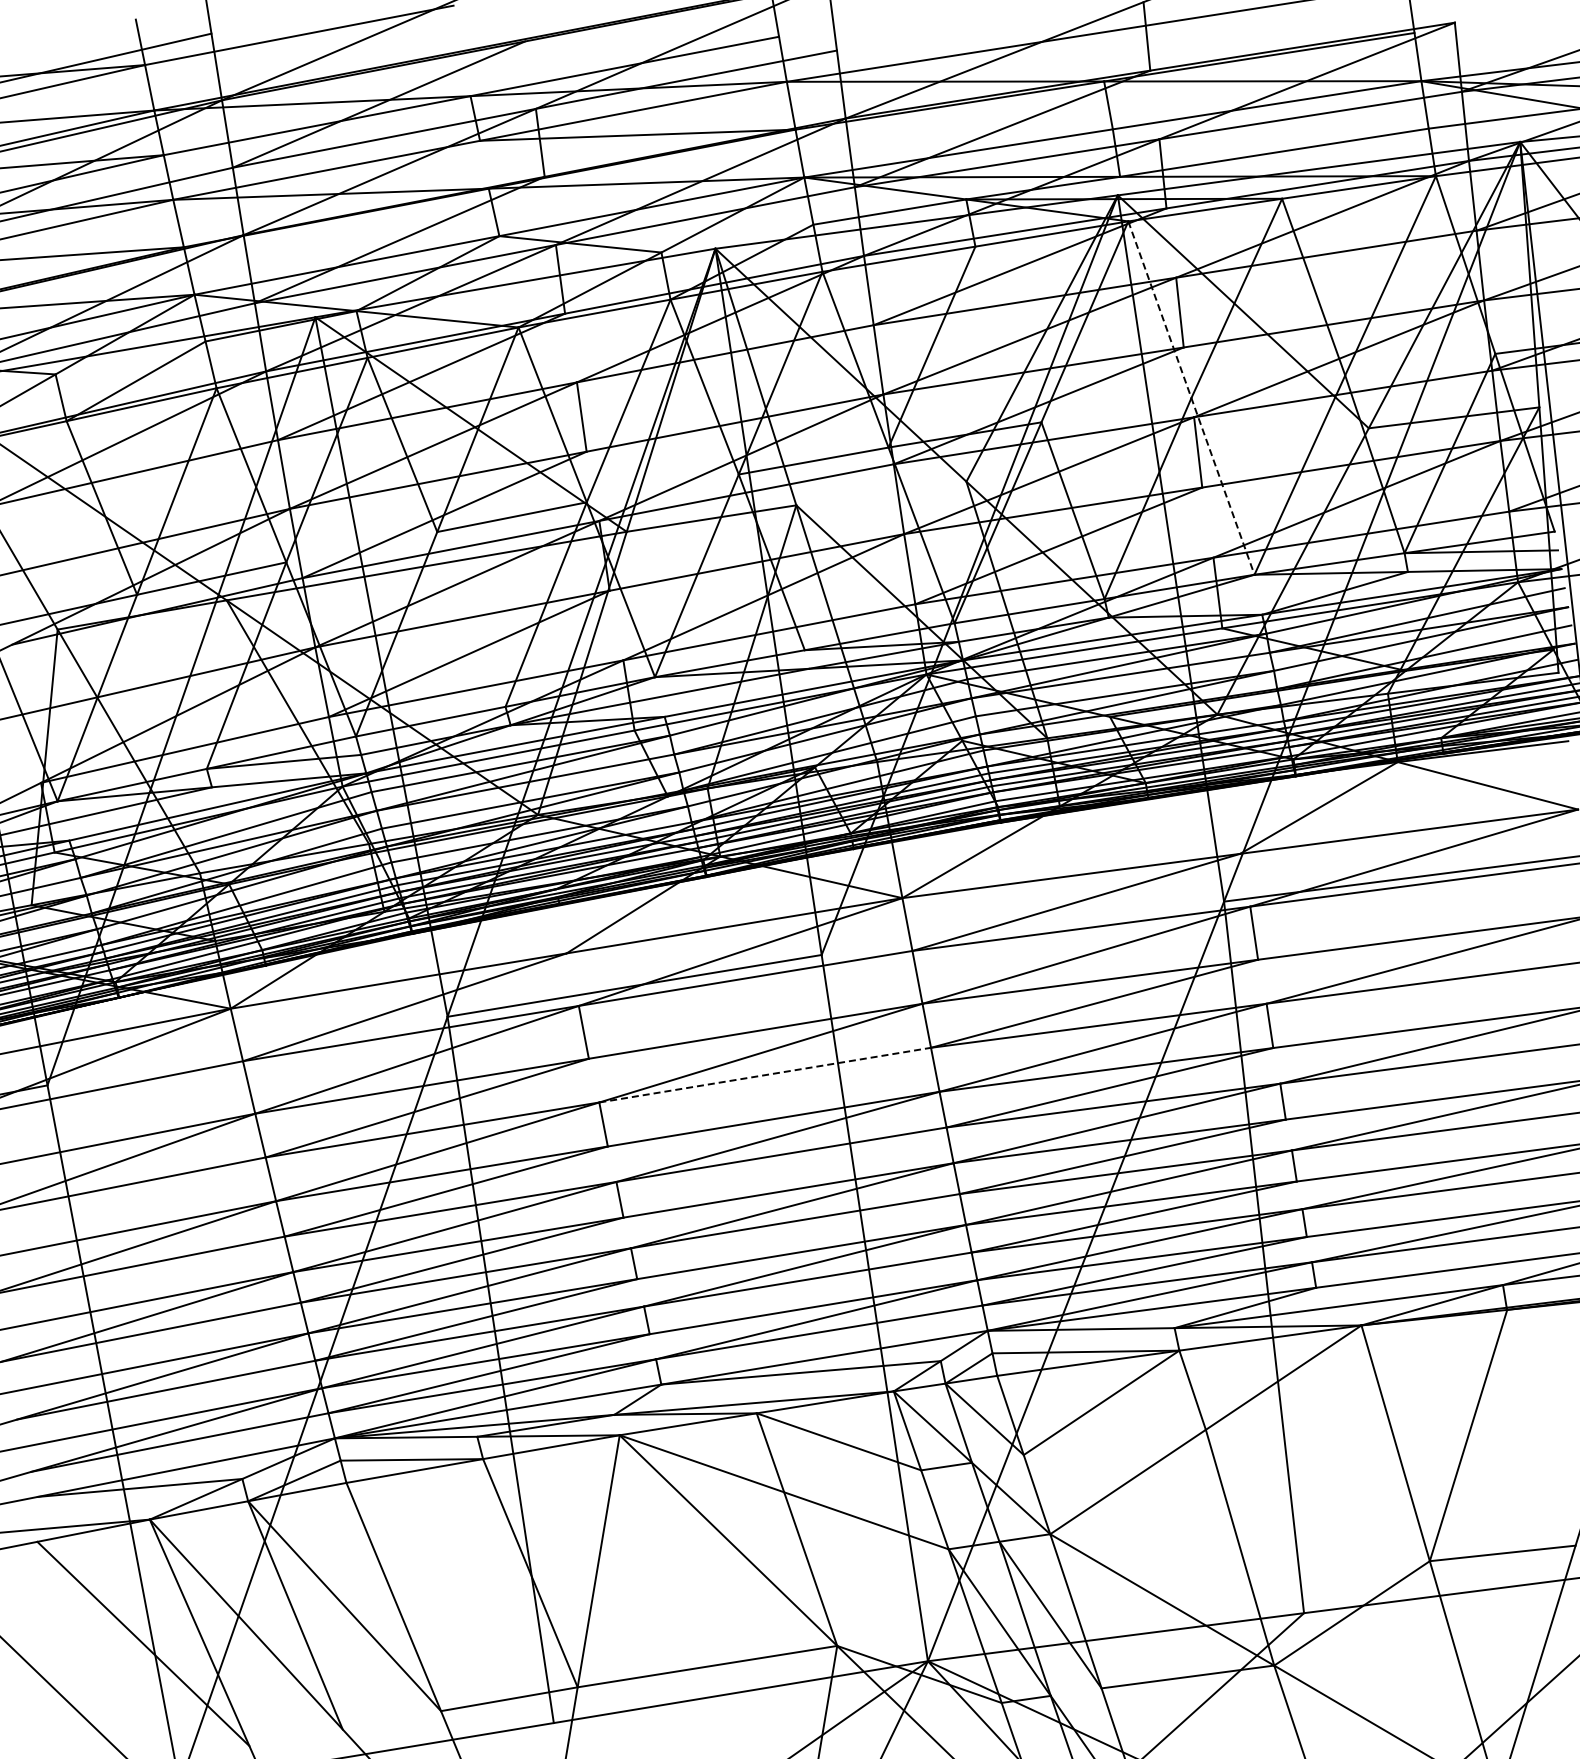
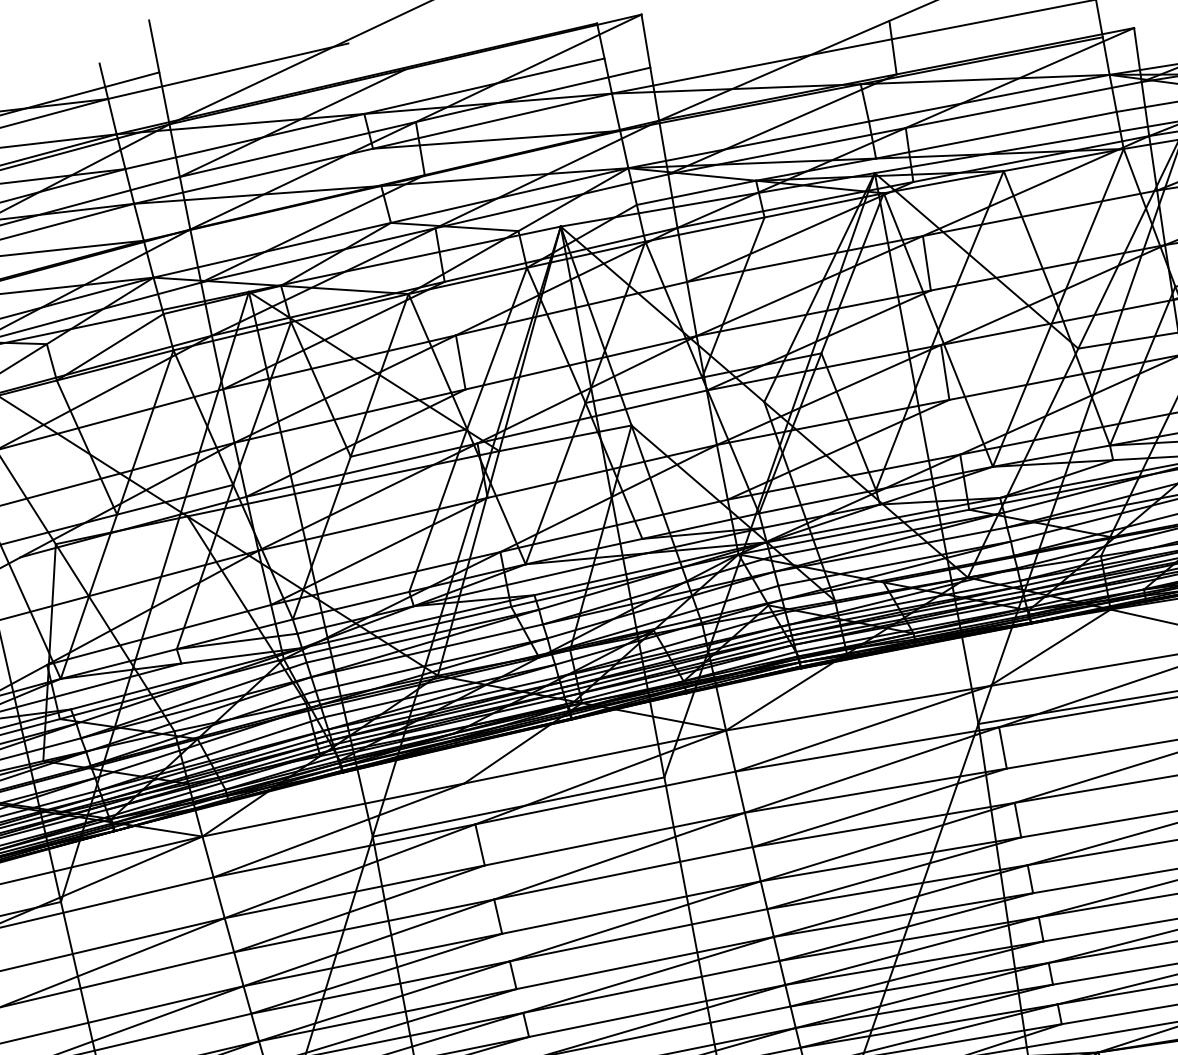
line: (1191, 398) -> (938, 330), dashed -> solid
line: (765, 1075) -> (623, 873), dashed -> solid

